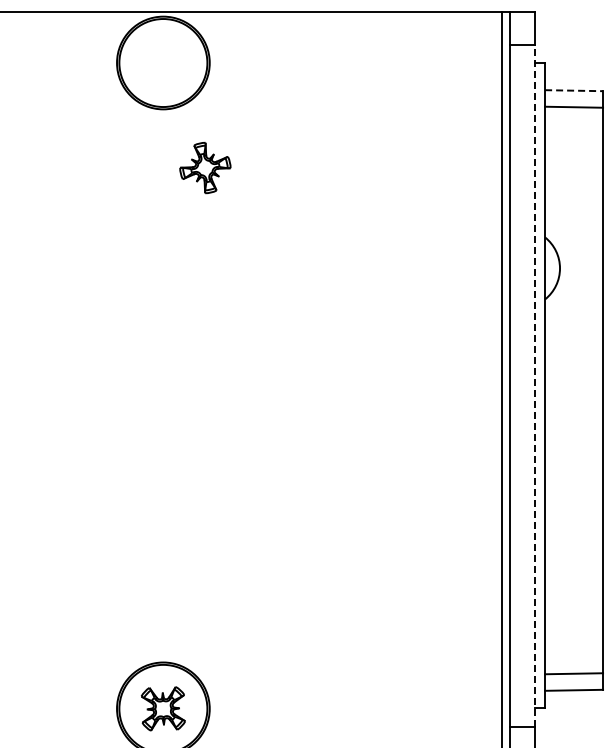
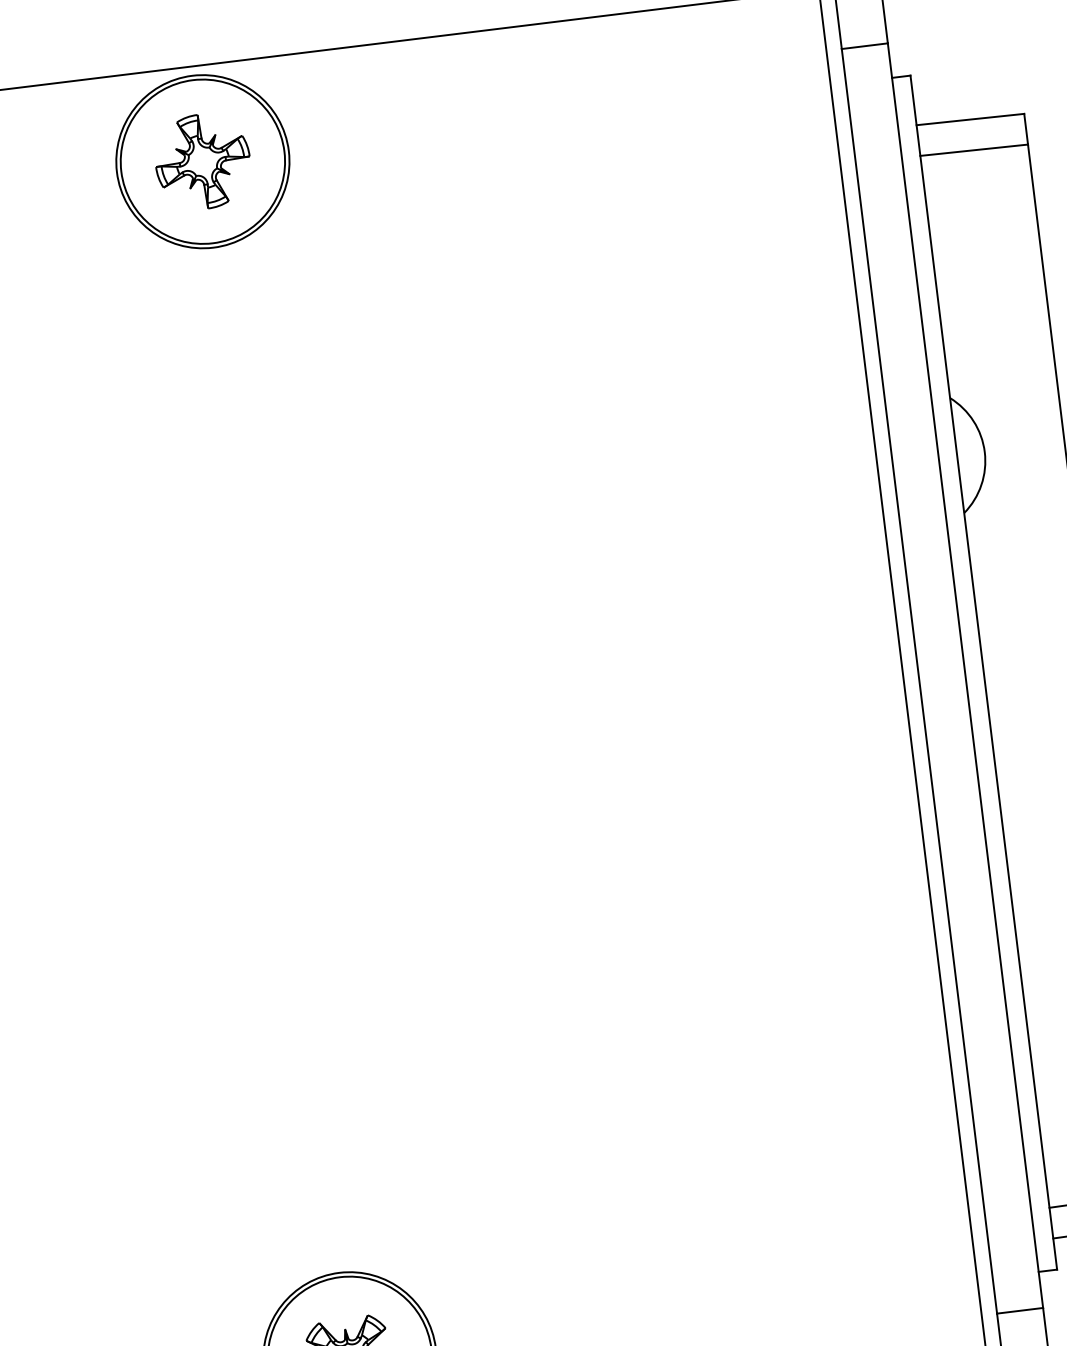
line: (574, 90) -> (971, 119), dashed -> solid
part: (205, 168) -> (203, 162), moved
line: (535, 385) -> (965, 674), dashed -> solid

